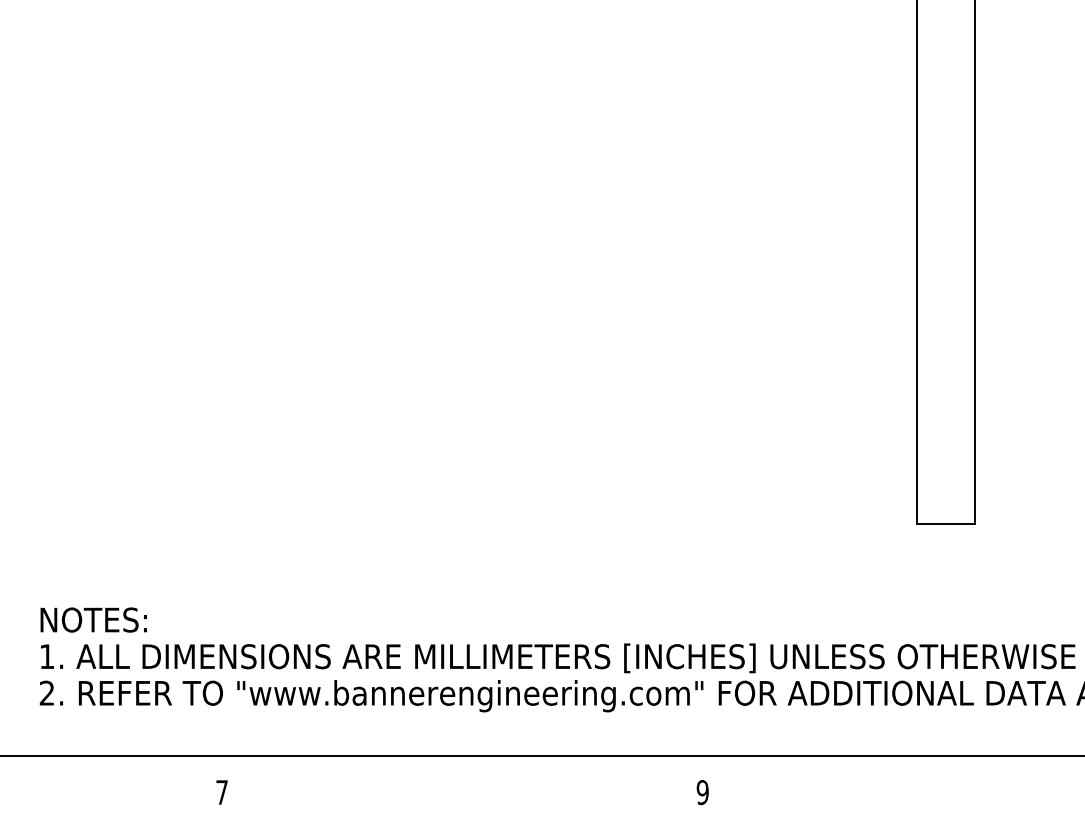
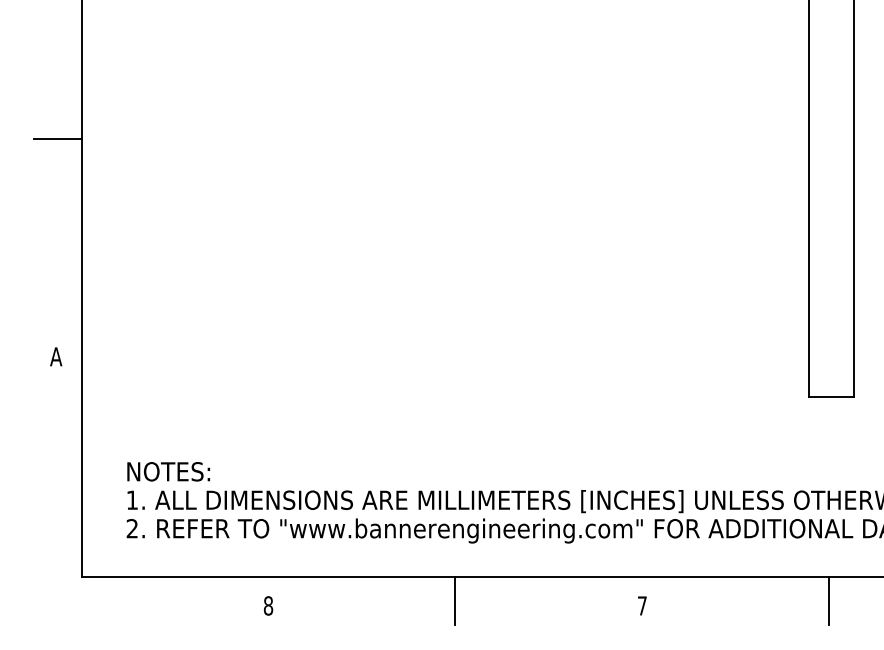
line: (462, 785) -> (455, 600), added
line: (943, 785) -> (829, 600), added
text: (222, 791) -> (268, 605), 7 -> 8
text: (701, 791) -> (641, 605), 9 -> 7

